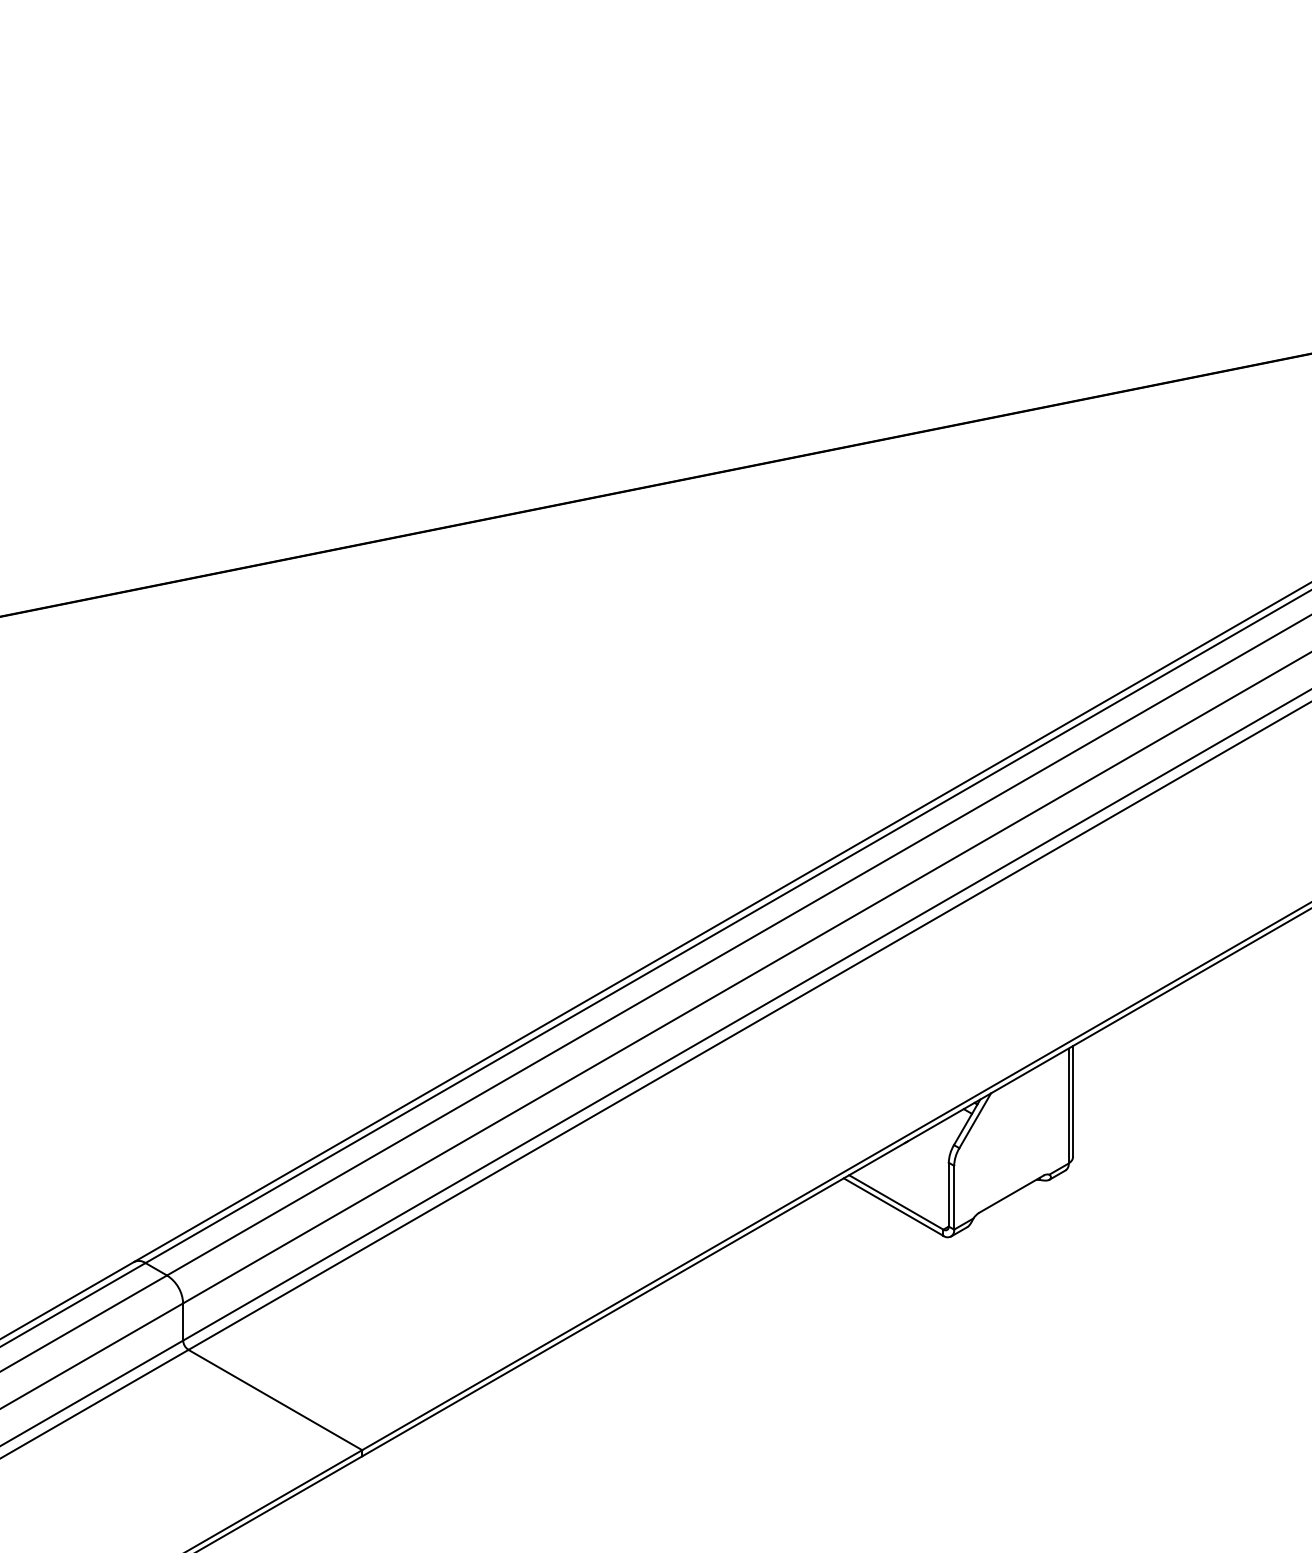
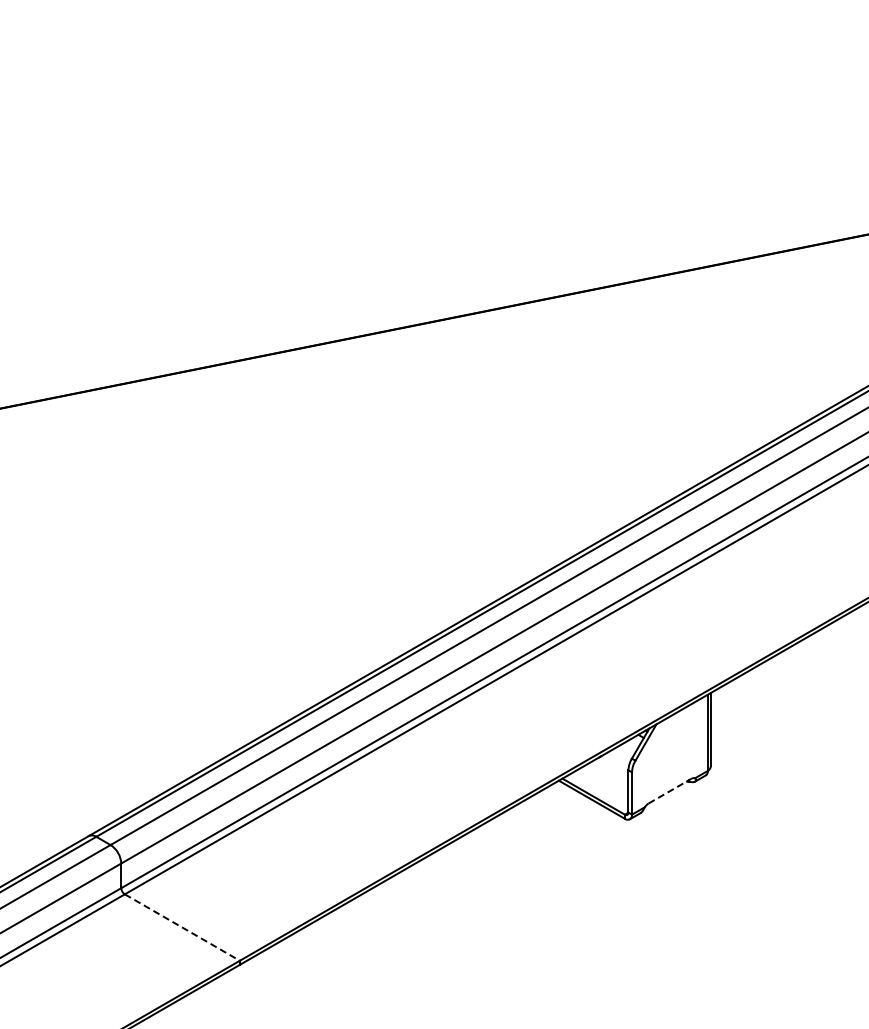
line: (1010, 1194) -> (669, 791), solid -> dashed
line: (275, 1399) -> (182, 927), solid -> dashed

